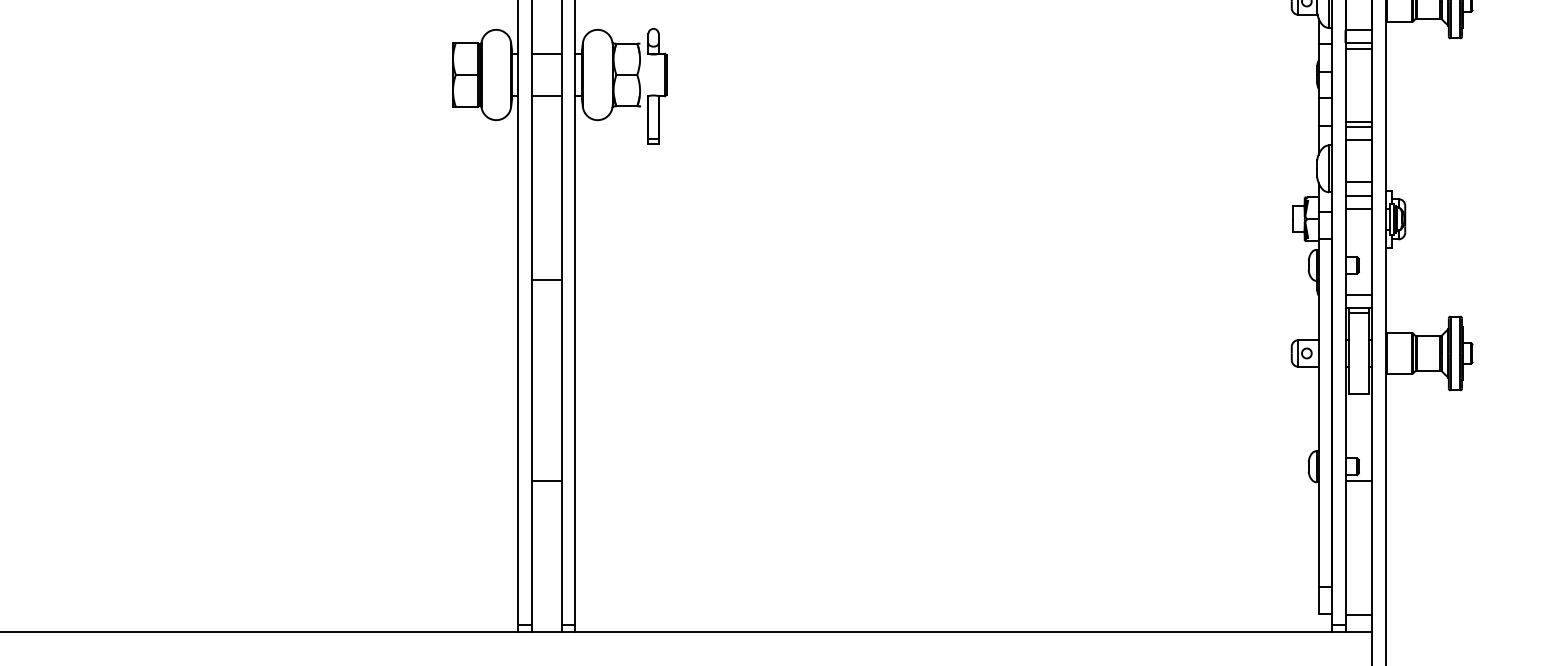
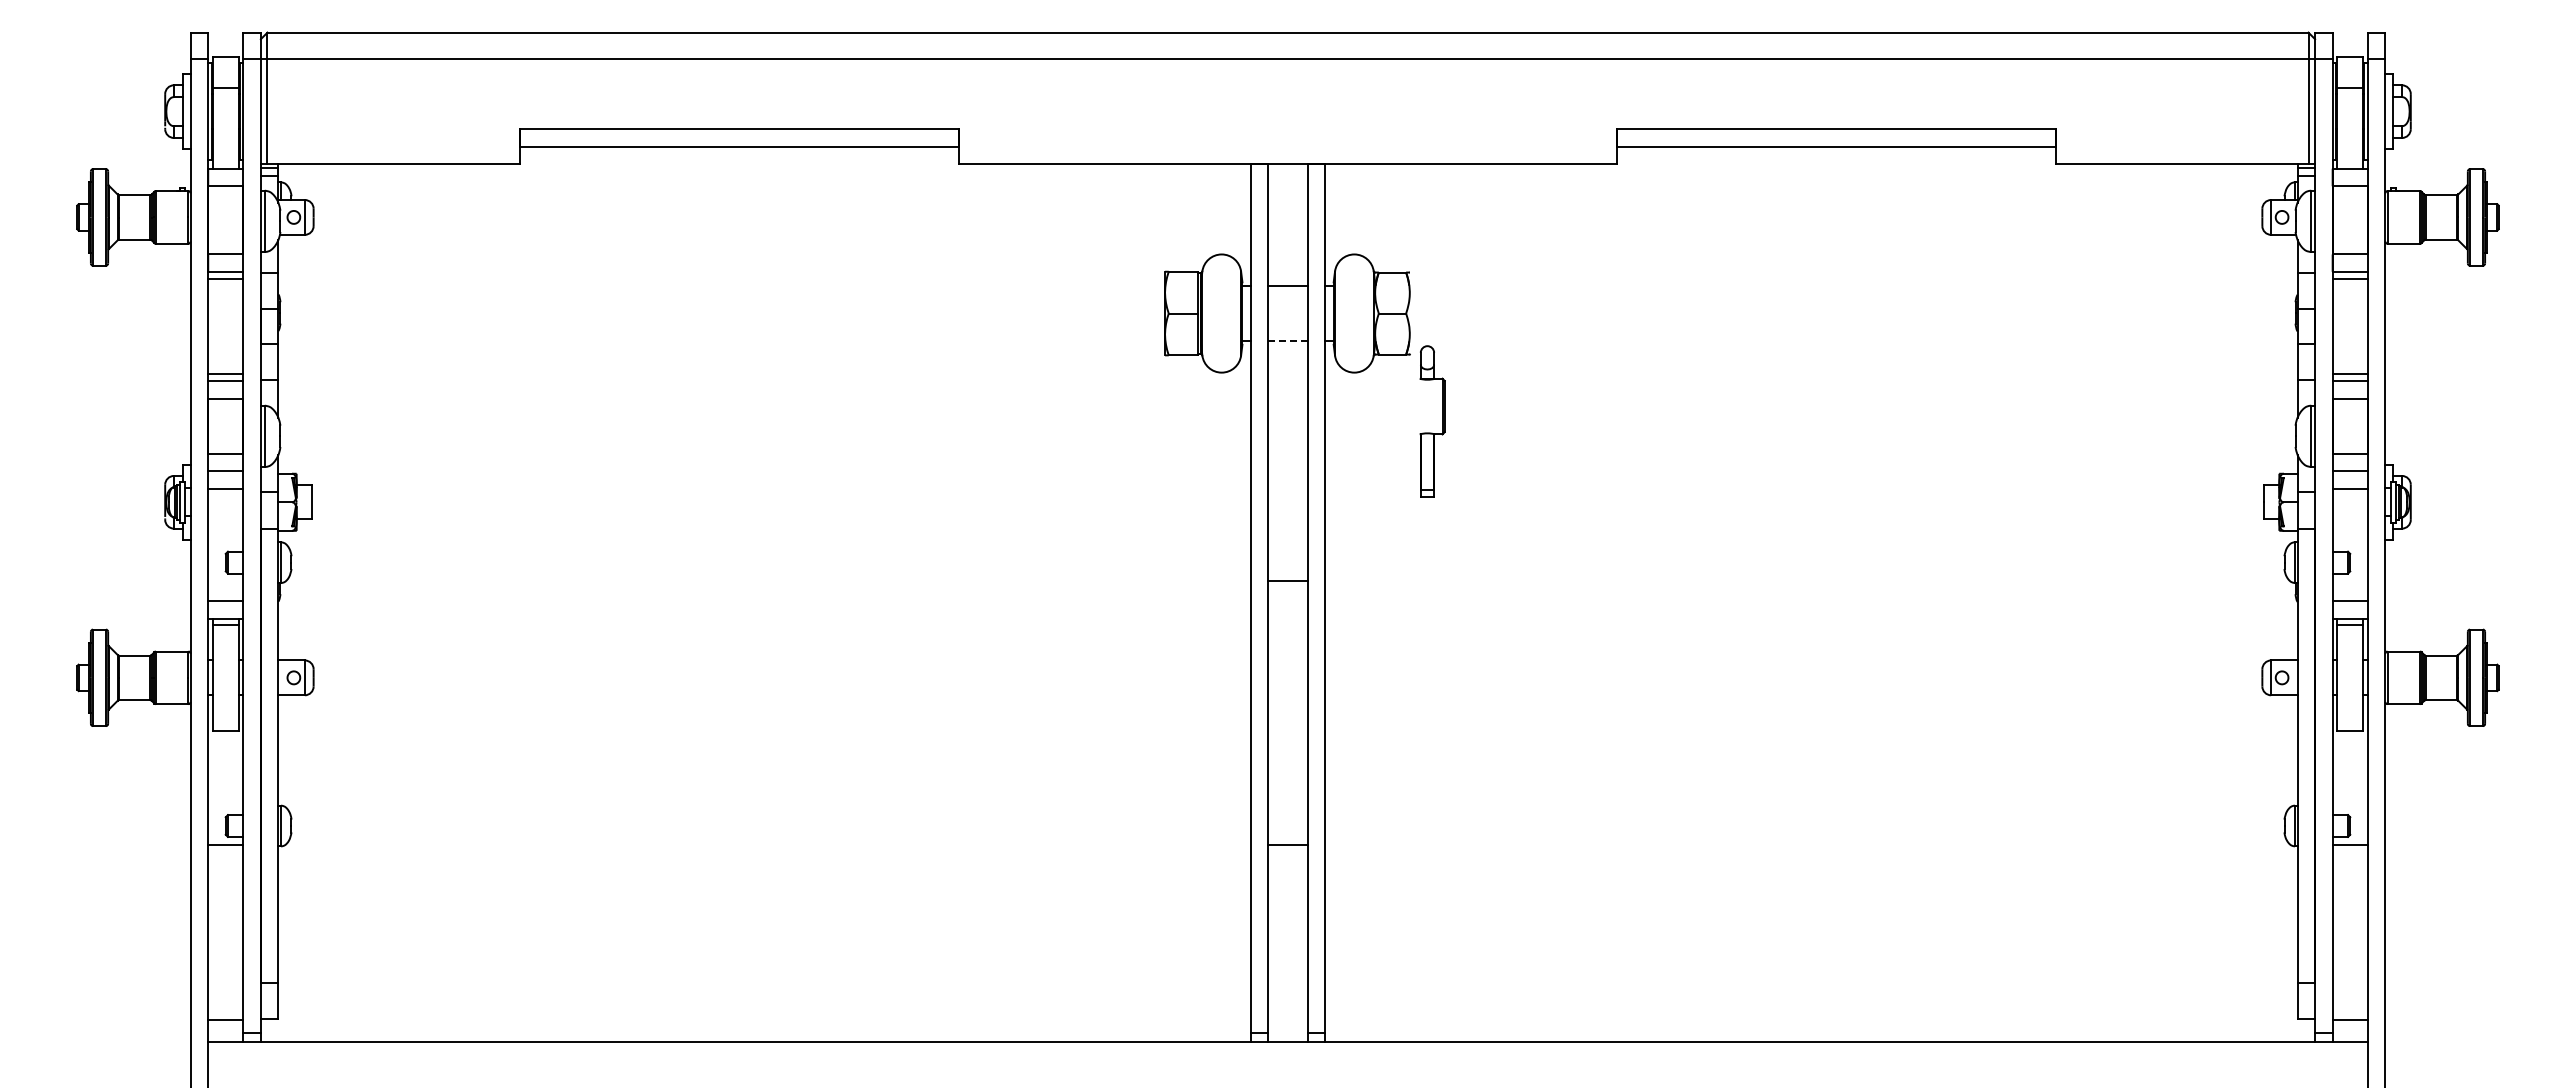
part: (665, 86) -> (1442, 421), moved
line: (547, 96) -> (1288, 341), solid -> dashed

